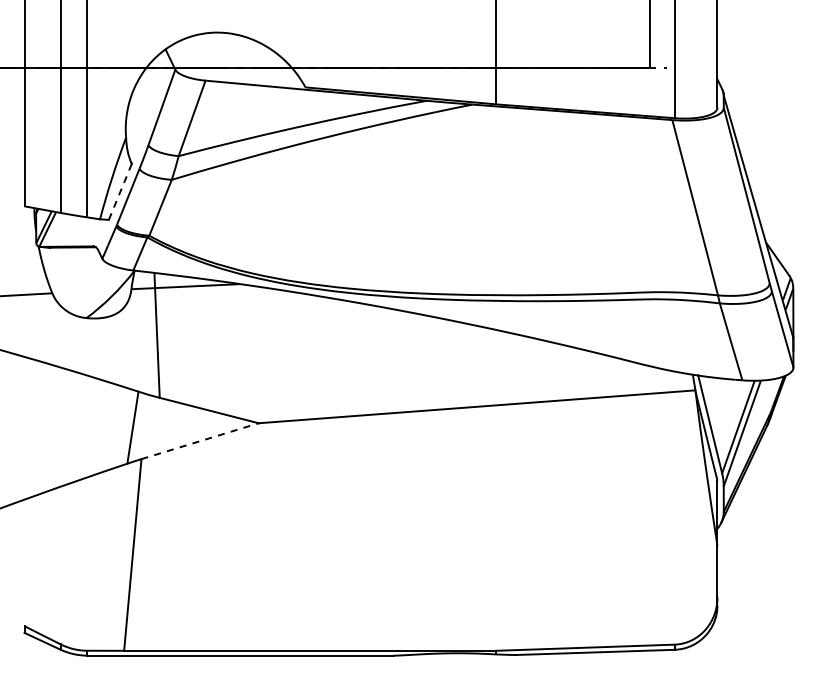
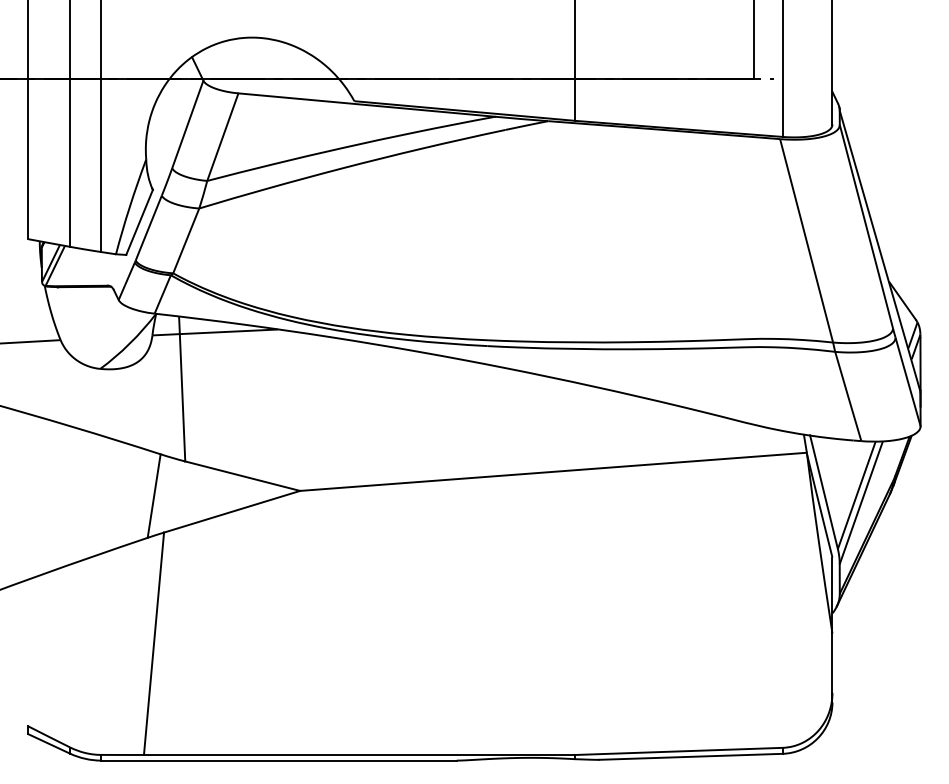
line: (120, 191) -> (139, 222), dashed -> solid
line: (200, 441) -> (232, 512), dashed -> solid

